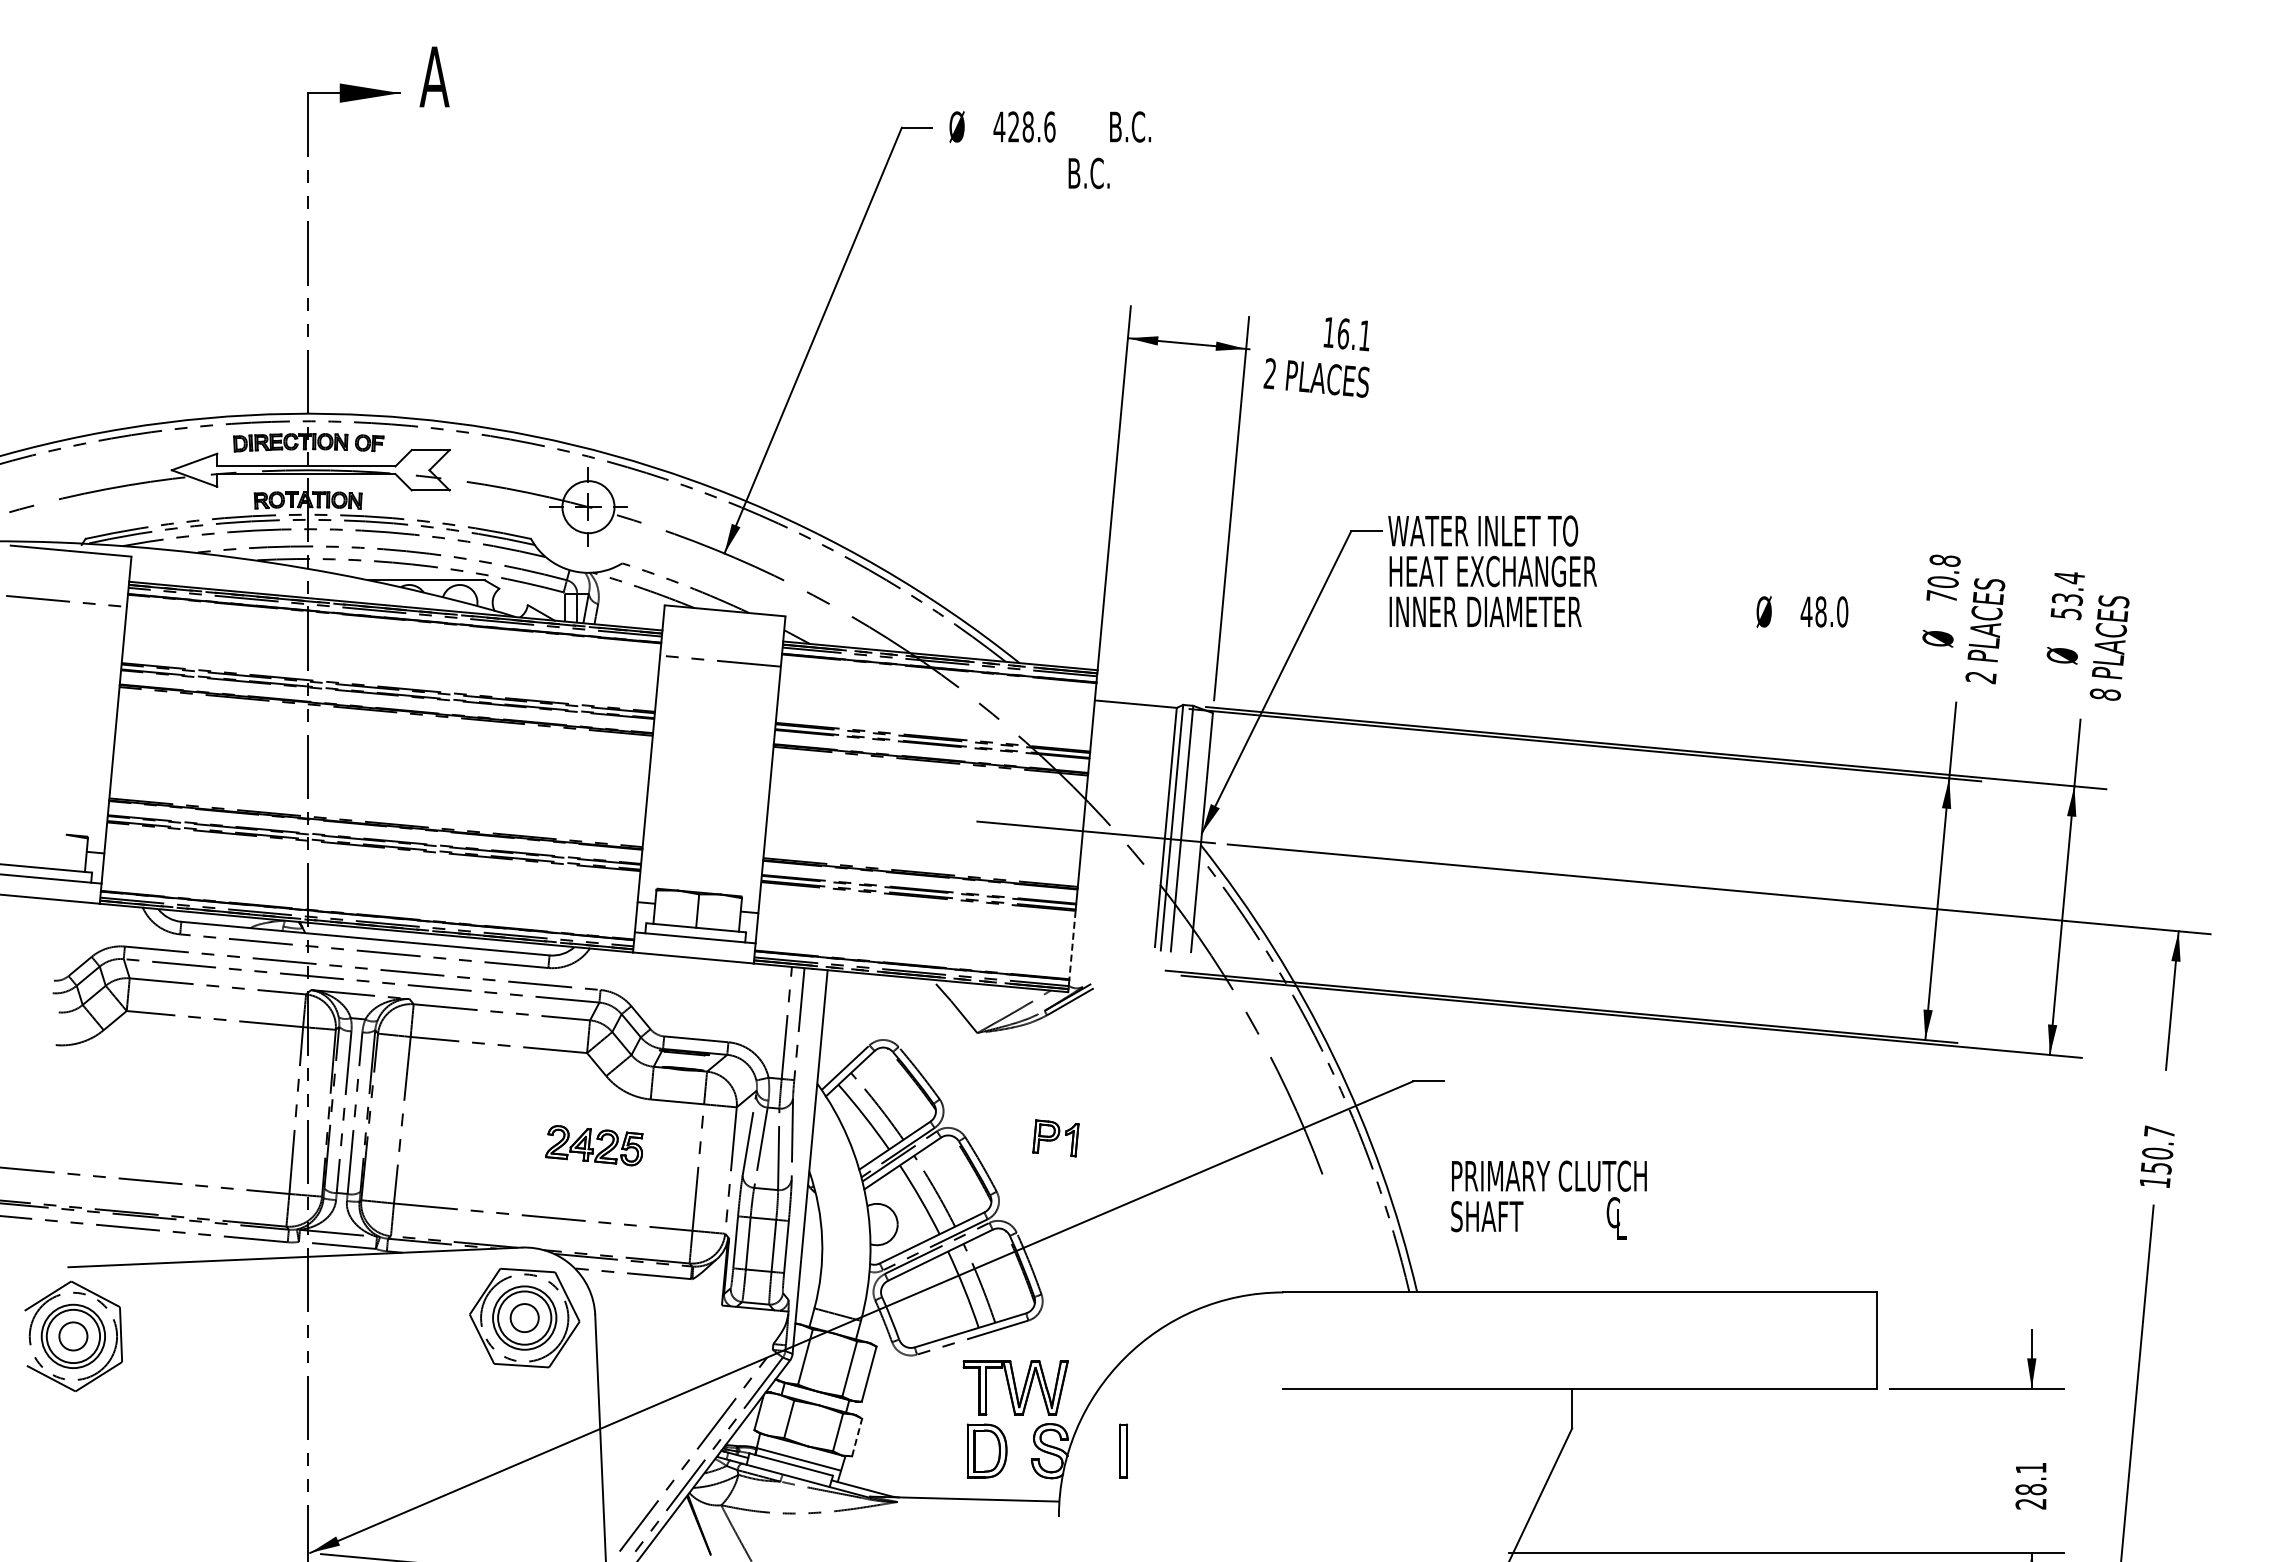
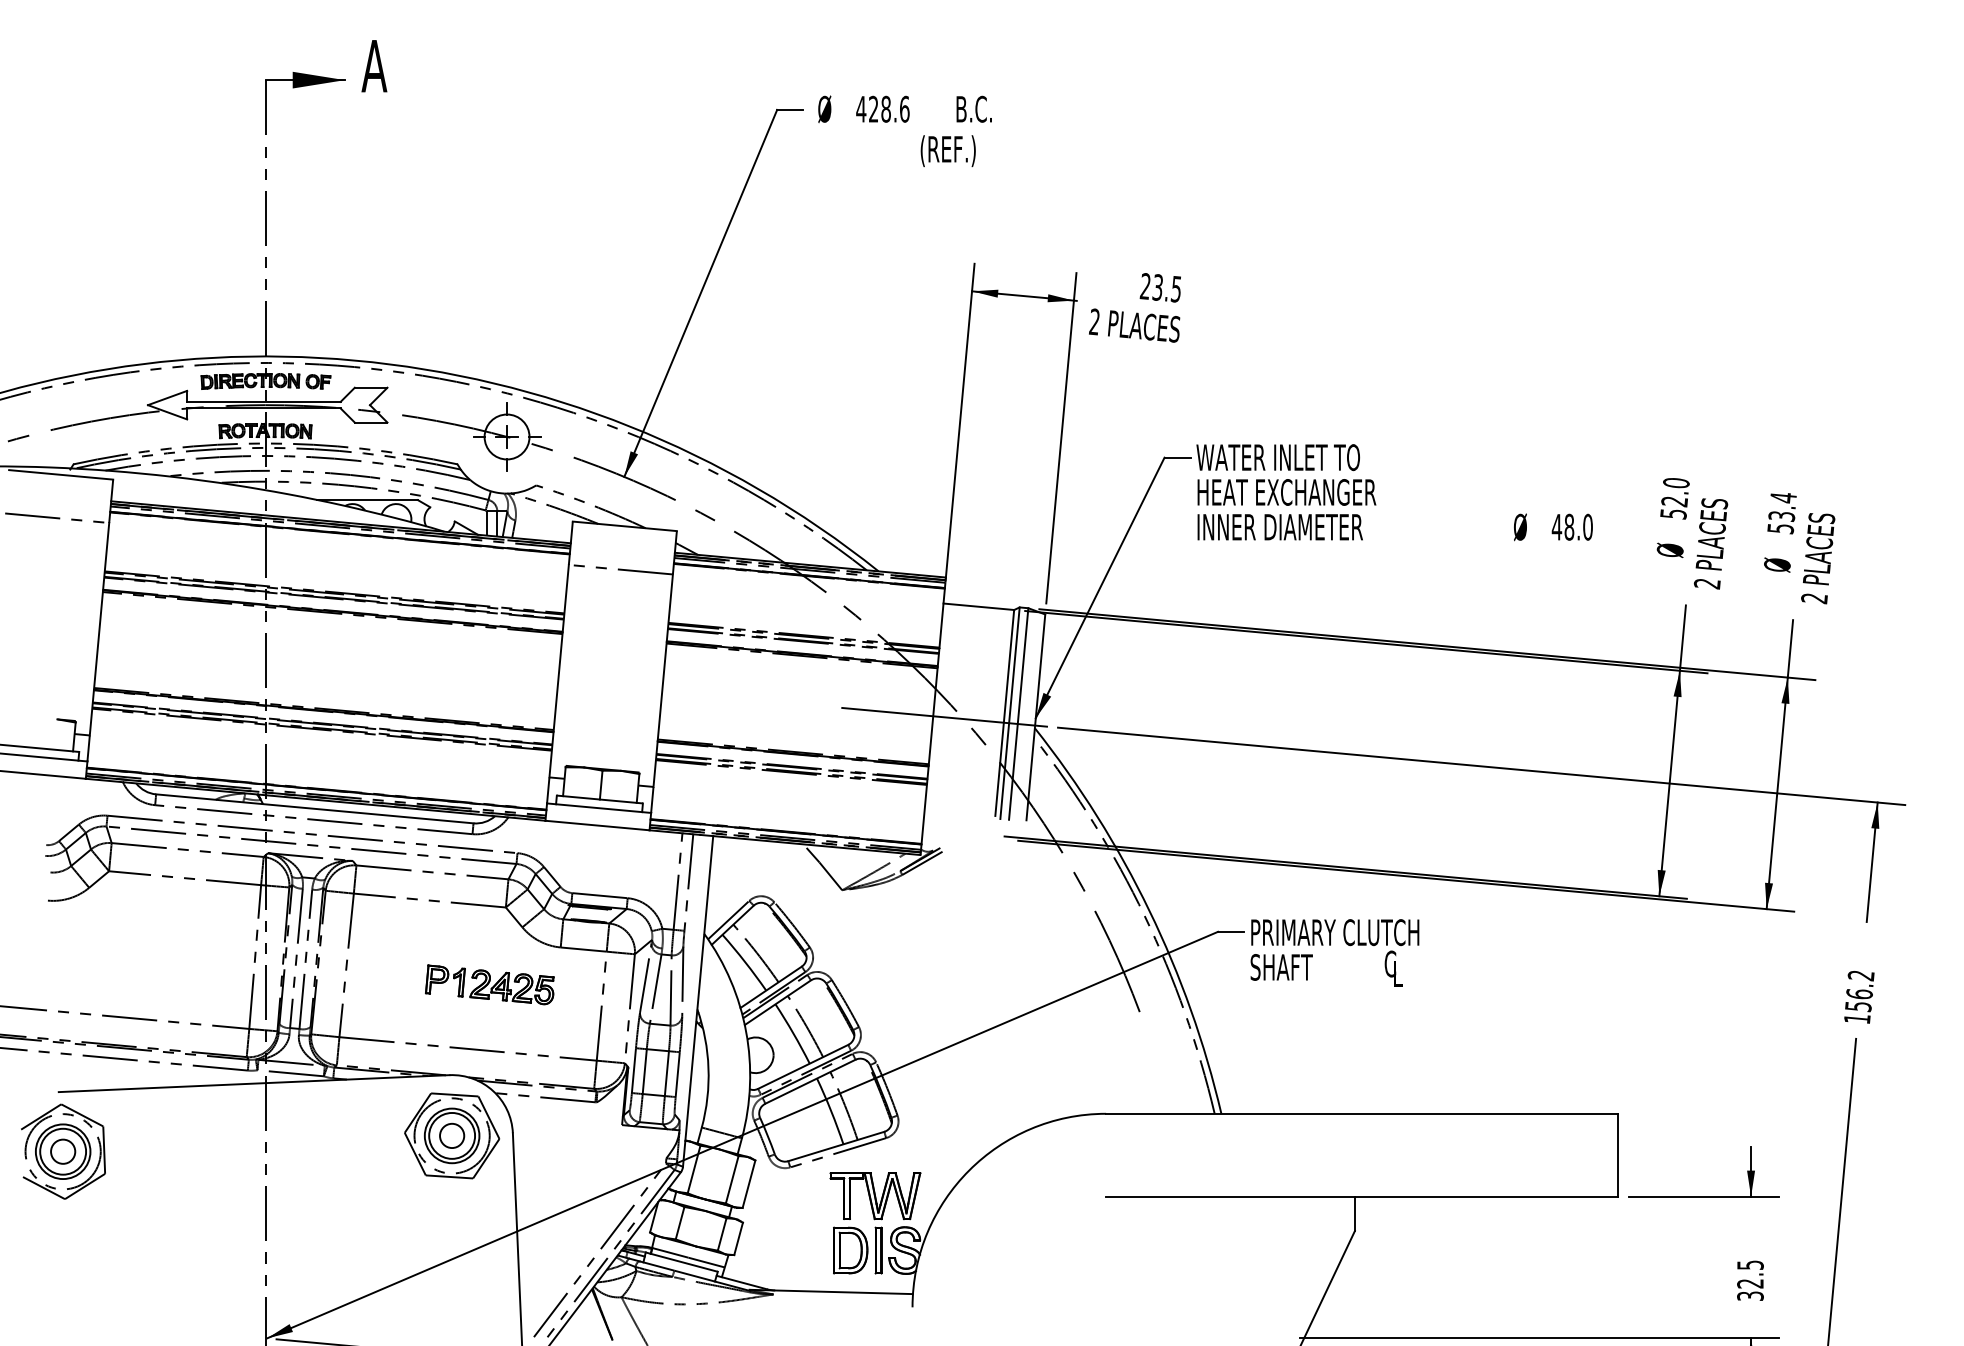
text: (1100, 175) -> (948, 151), B.C. -> (REF.)
text: (1346, 333) -> (1160, 287), 16.1 -> 23.5
text: (1943, 578) -> (1674, 498), 70.8 -> 52.0
text: (2105, 694) -> (1814, 598), 8 -> 2
line: (1072, 945) -> (924, 814), dashed -> solid
part: (1055, 1138) -> (445, 981), moved
text: (2158, 1142) -> (1860, 984), 150.7 -> 156.2
text: (1548, 1199) -> (1334, 952), moved
line: (857, 1437) -> (738, 1238), dashed -> solid
part: (1123, 1450) -> (878, 1250), moved
text: (2030, 1485) -> (1749, 1280), 28.1 -> 32.5

